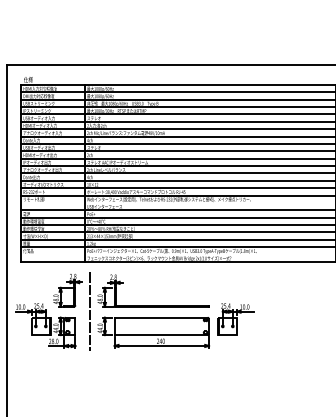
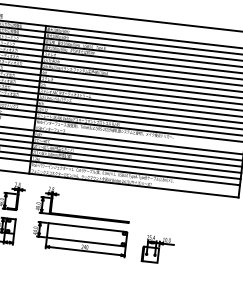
line: (90, 311) -> (28, 215), removed
part: (235, 319) -> (157, 249), moved

